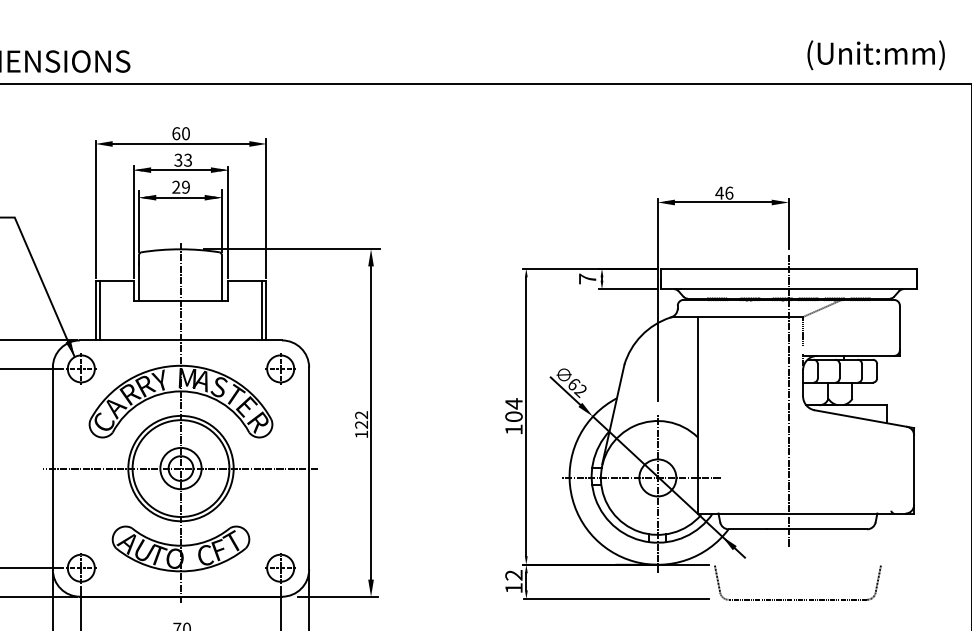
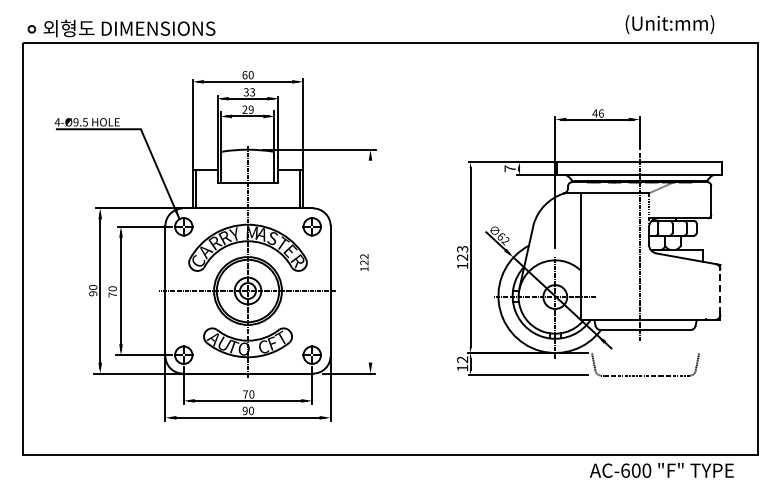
text: (875, 55) -> (669, 24), moved
text: (513, 408) -> (462, 252), 104 -> 123
line: (371, 422) -> (370, 261), removed
line: (914, 469) -> (720, 291), solid -> dashed

